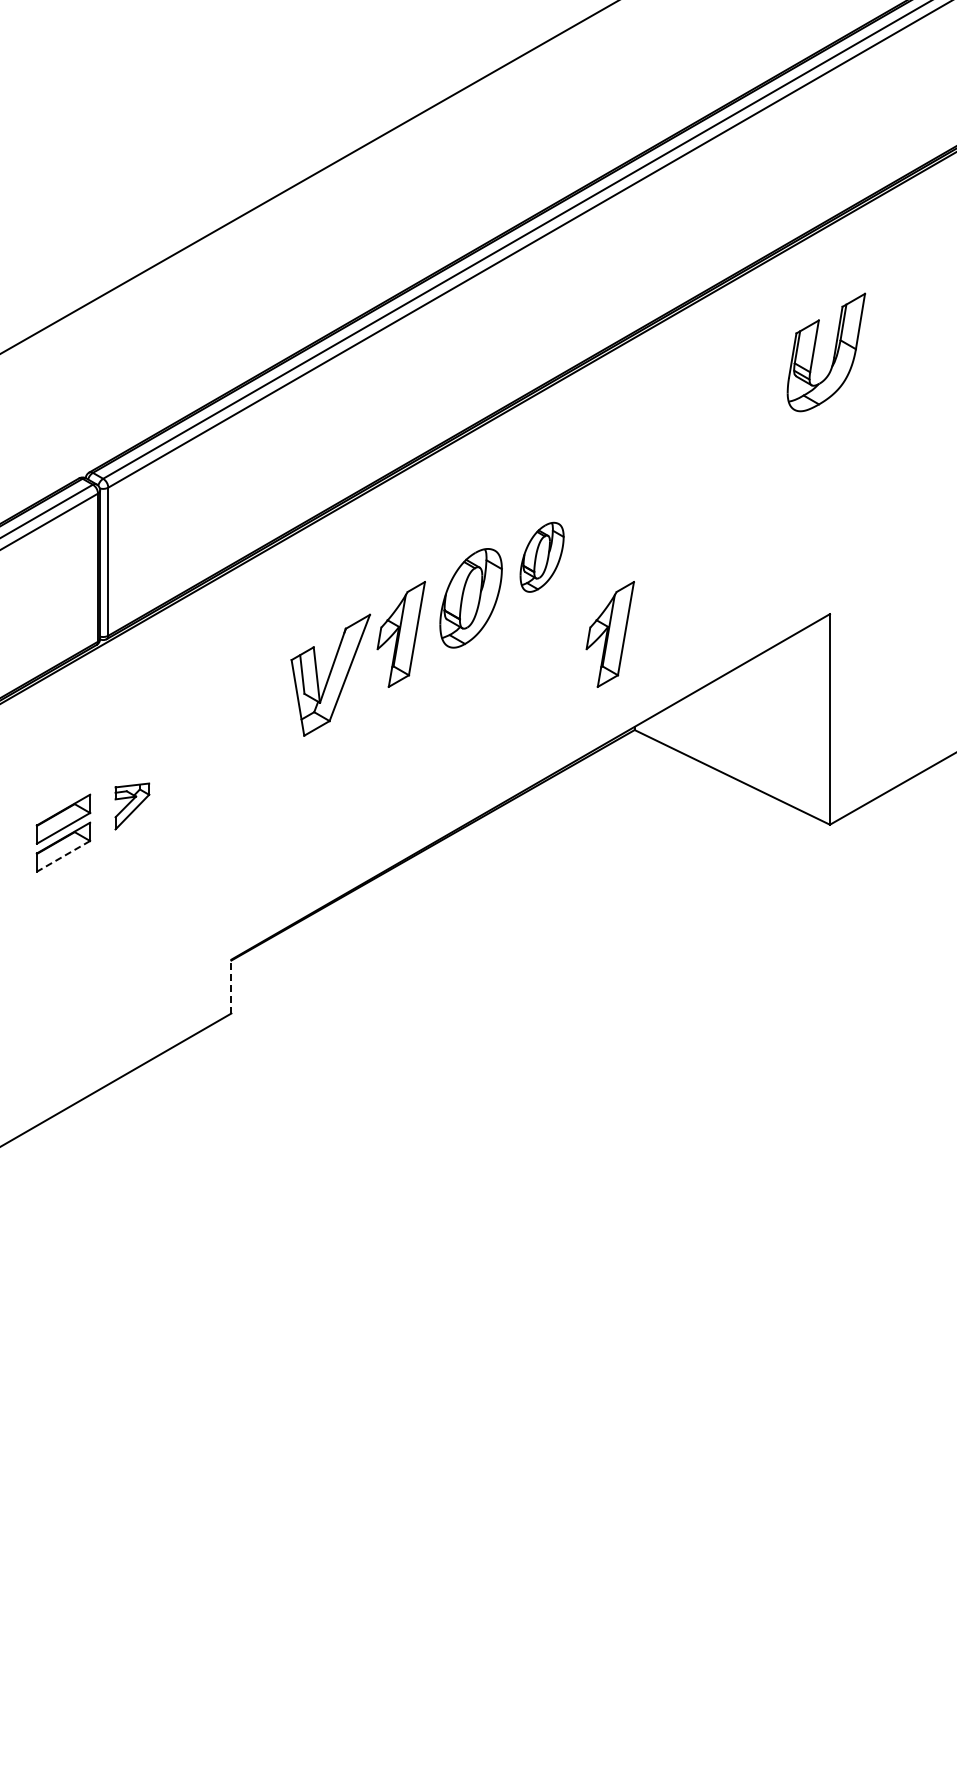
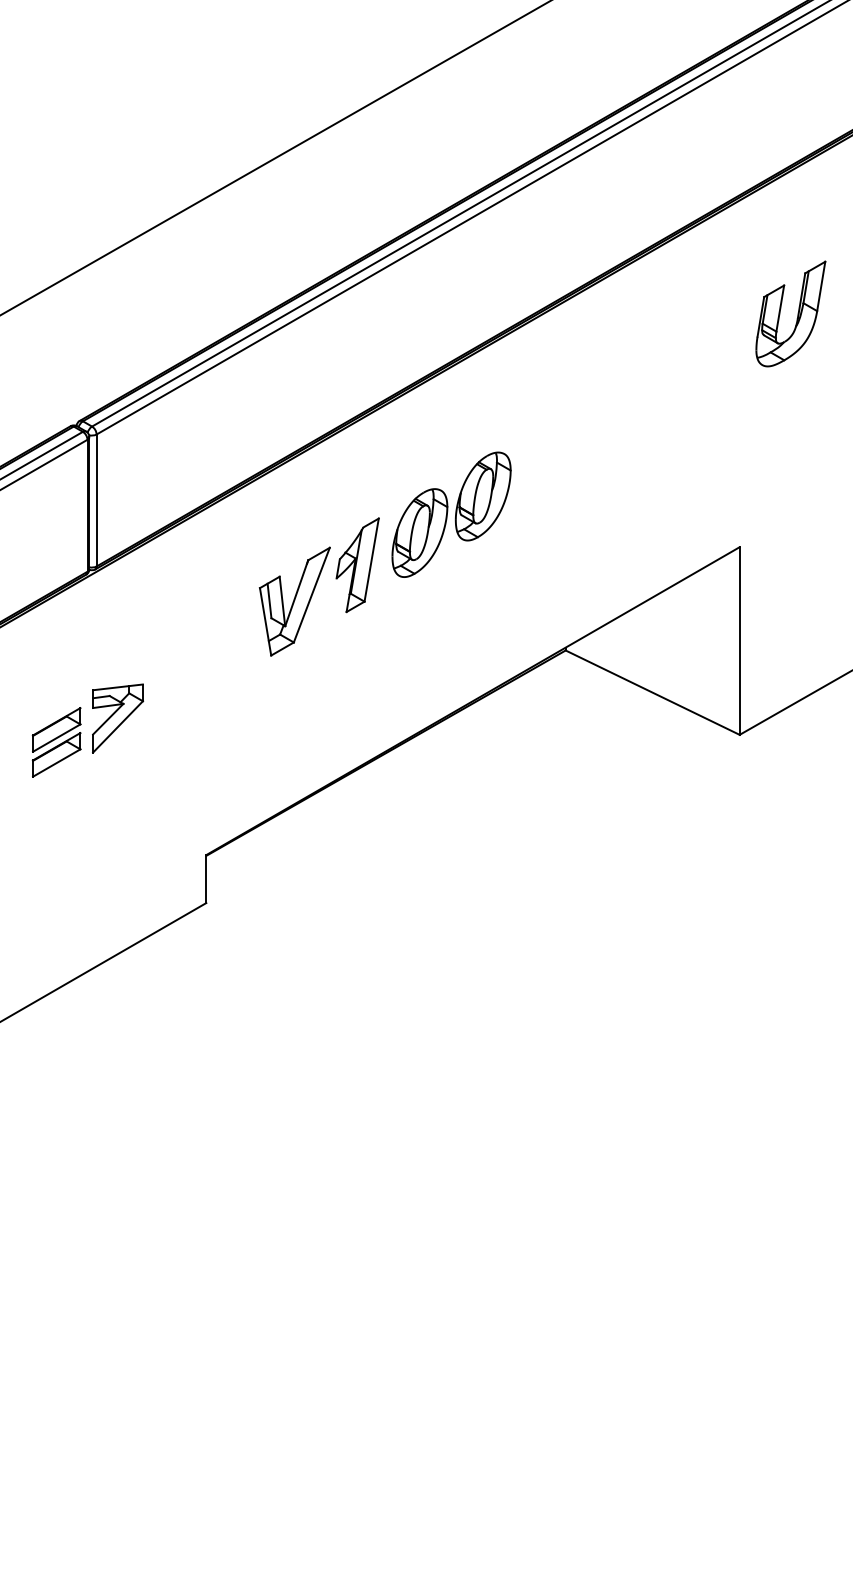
part: (833, 354) -> (797, 315), moved
part: (541, 557) -> (482, 496), size x1.43
part: (609, 634) -> (543, 565), removed
part: (132, 806) -> (118, 718), size x1.67
line: (63, 856) -> (56, 763), dashed -> solid
line: (231, 986) -> (206, 879), dashed -> solid

